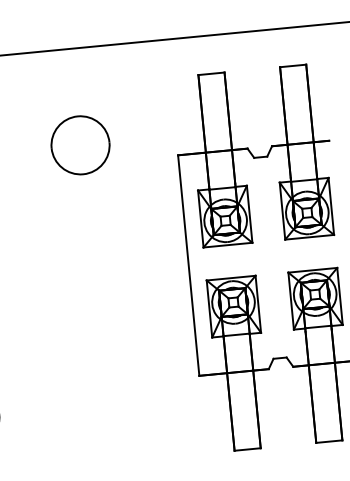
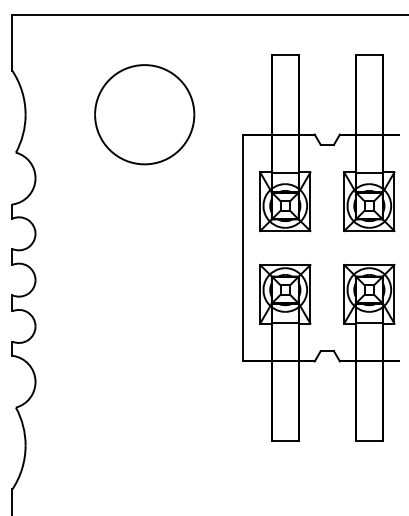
part: (80, 145) -> (144, 114), size x1.67

